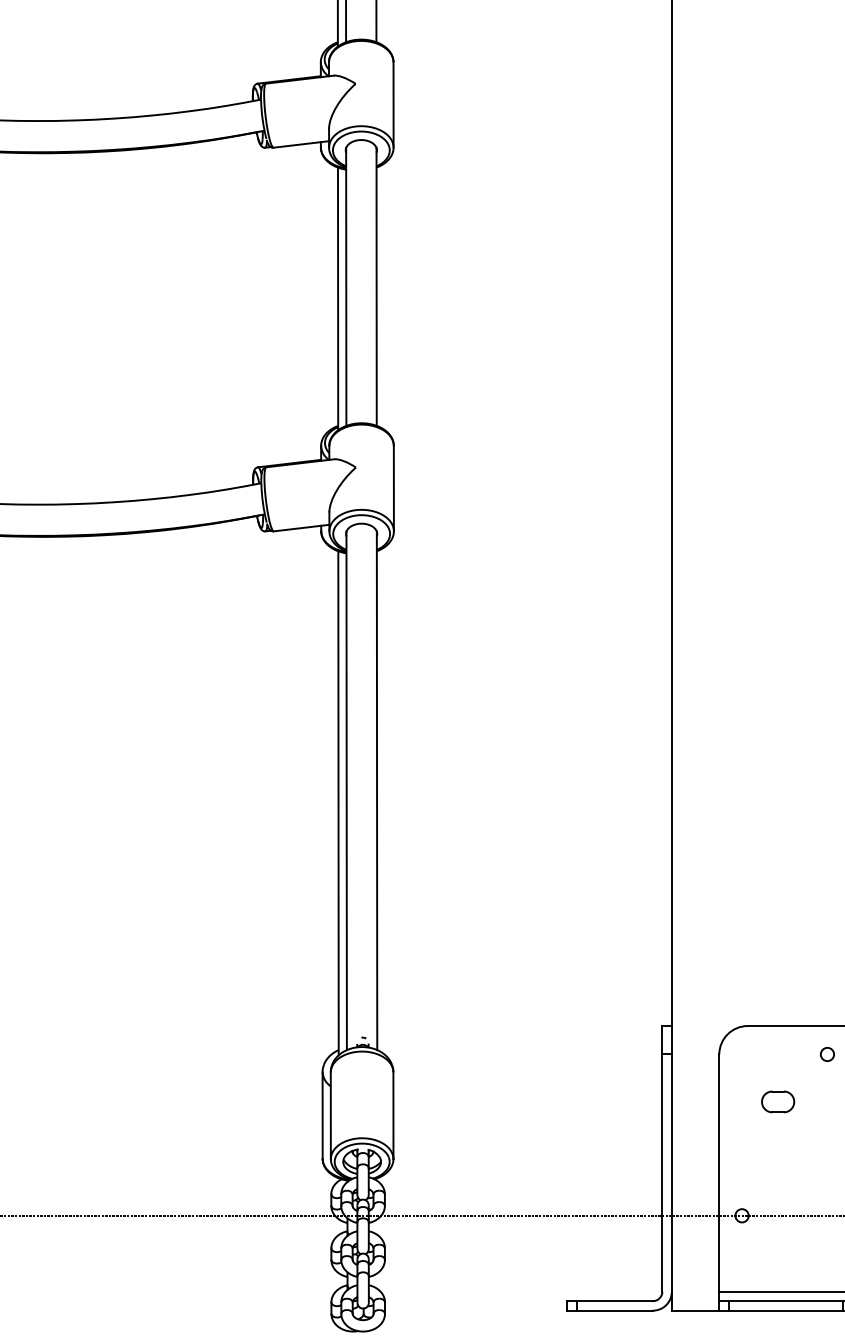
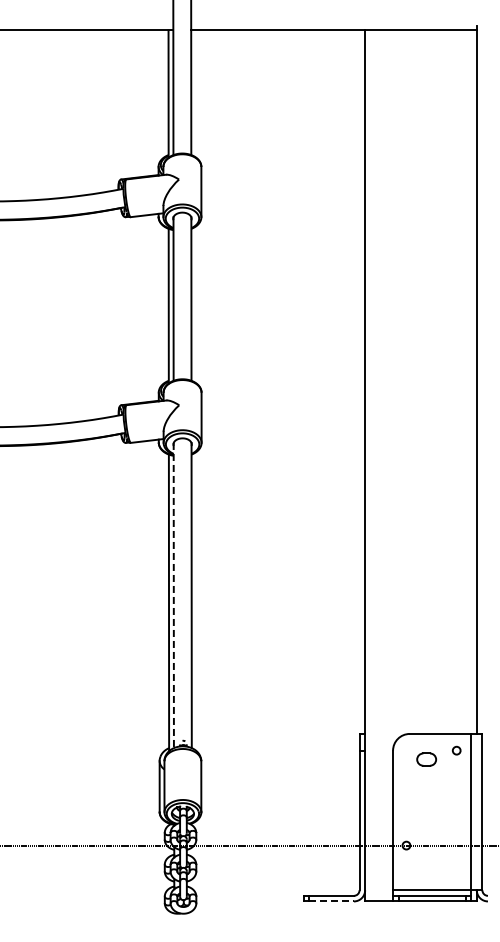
line: (346, 790) -> (173, 595), solid -> dashed
part: (777, 1101) -> (426, 759), moved
line: (616, 1310) -> (332, 901), solid -> dashed

